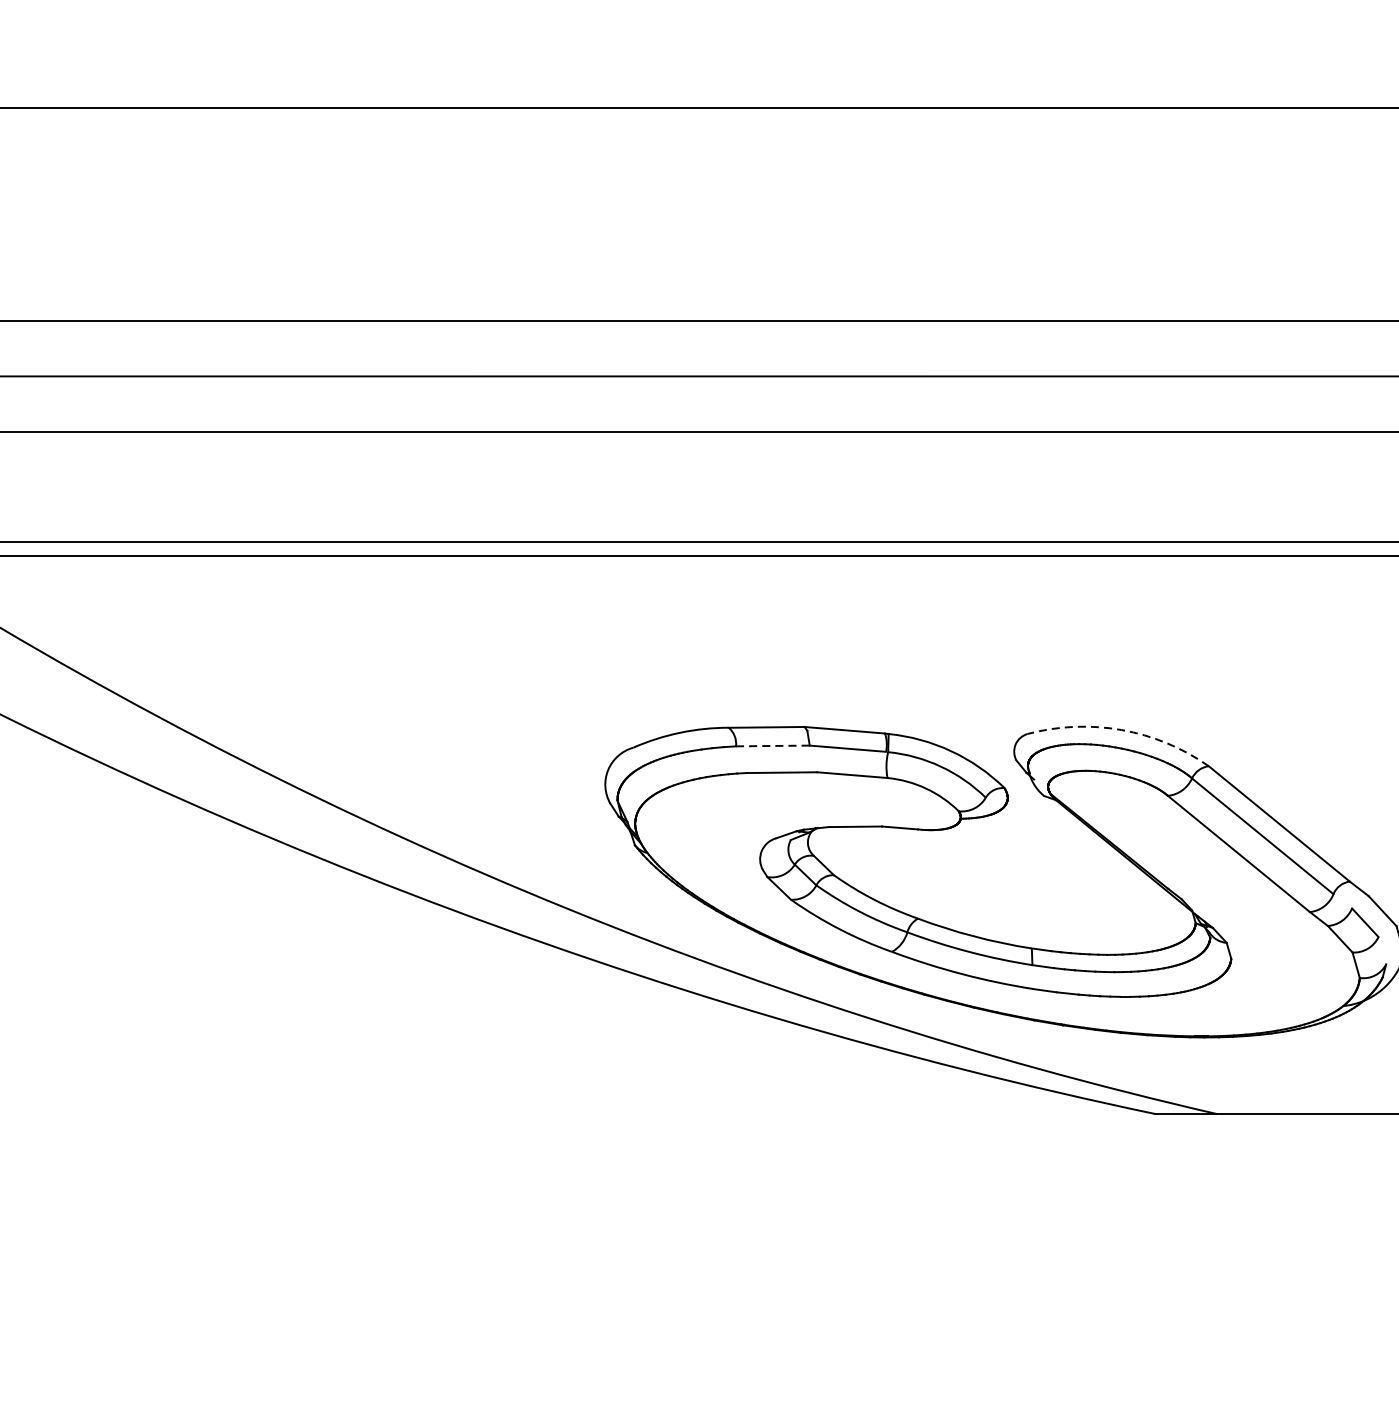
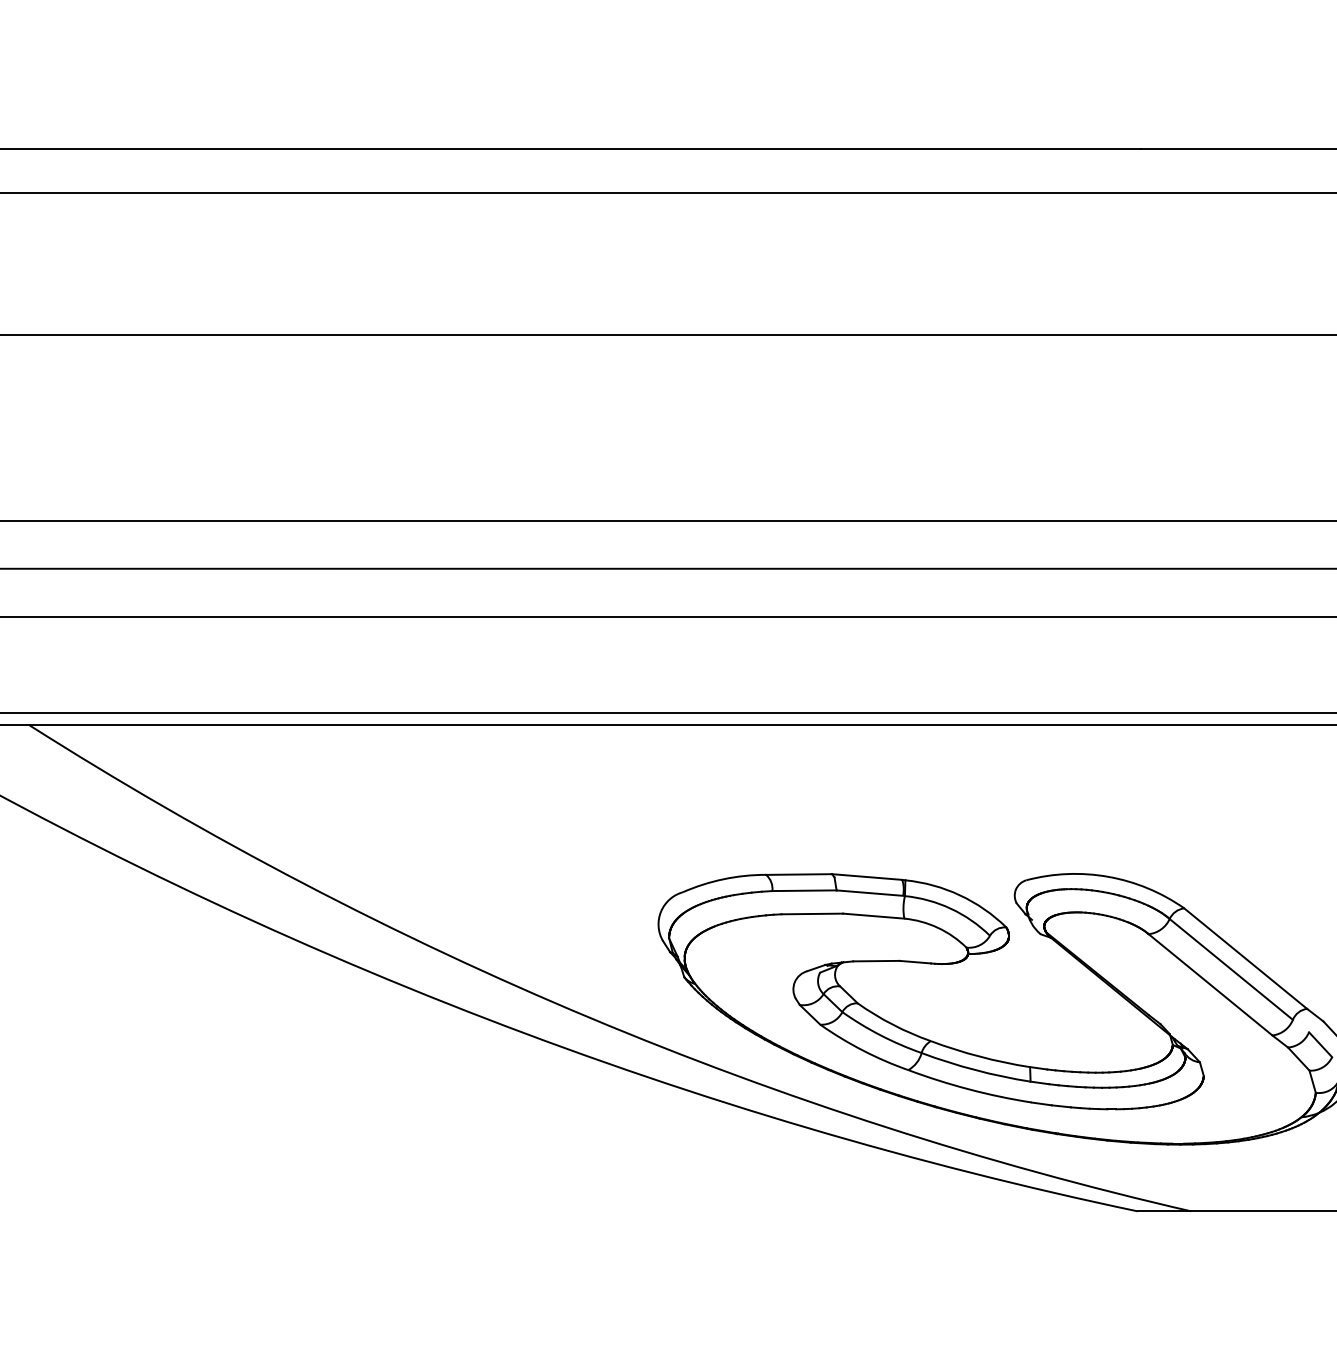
arc: (1121, 729) -> (1108, 876), dashed -> solid
line: (774, 745) -> (805, 890), dashed -> solid

